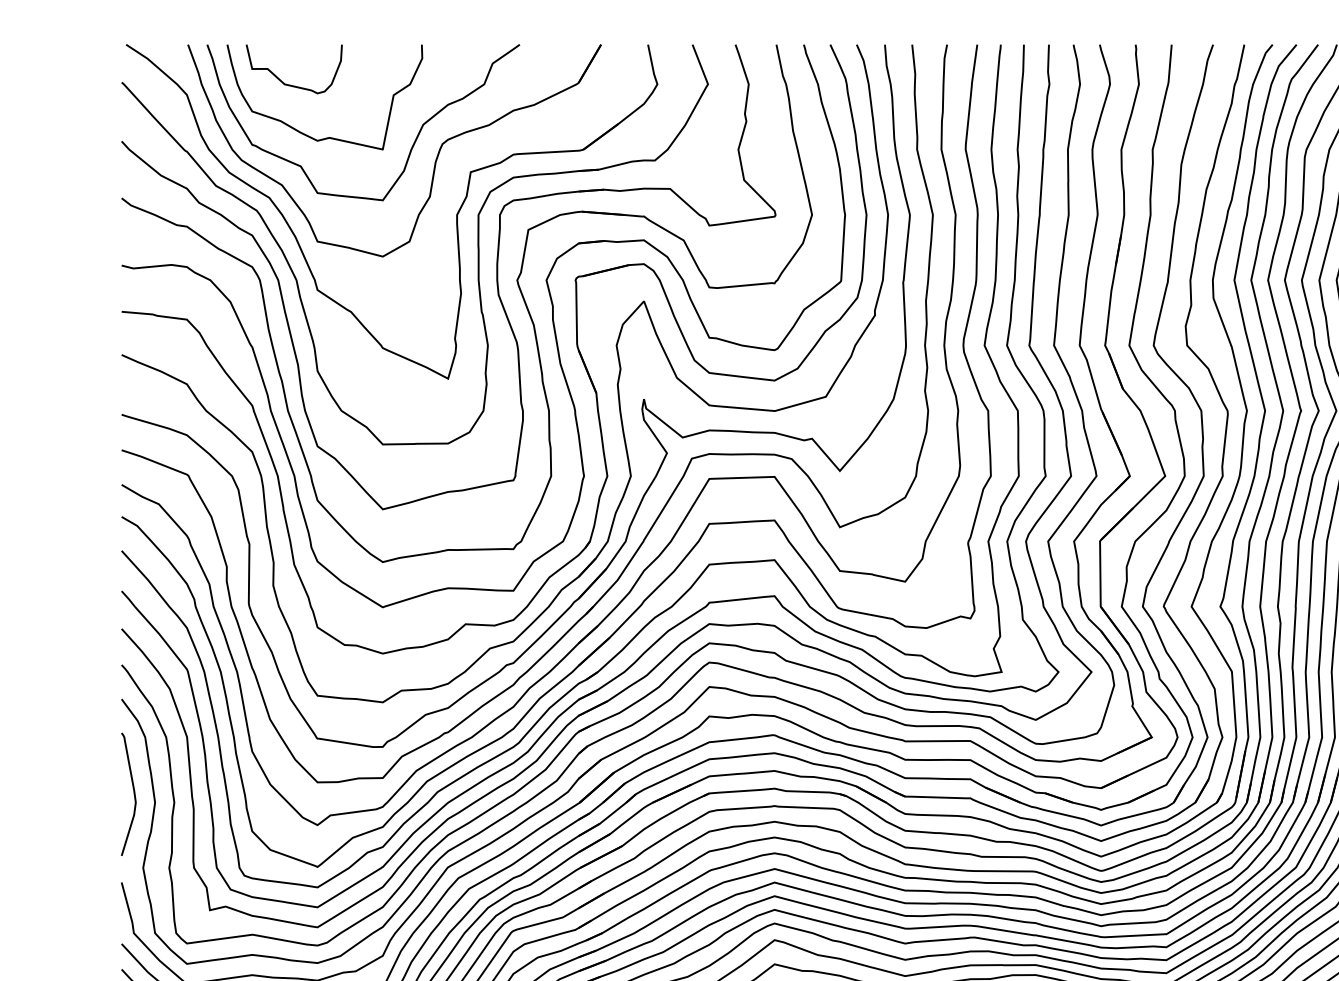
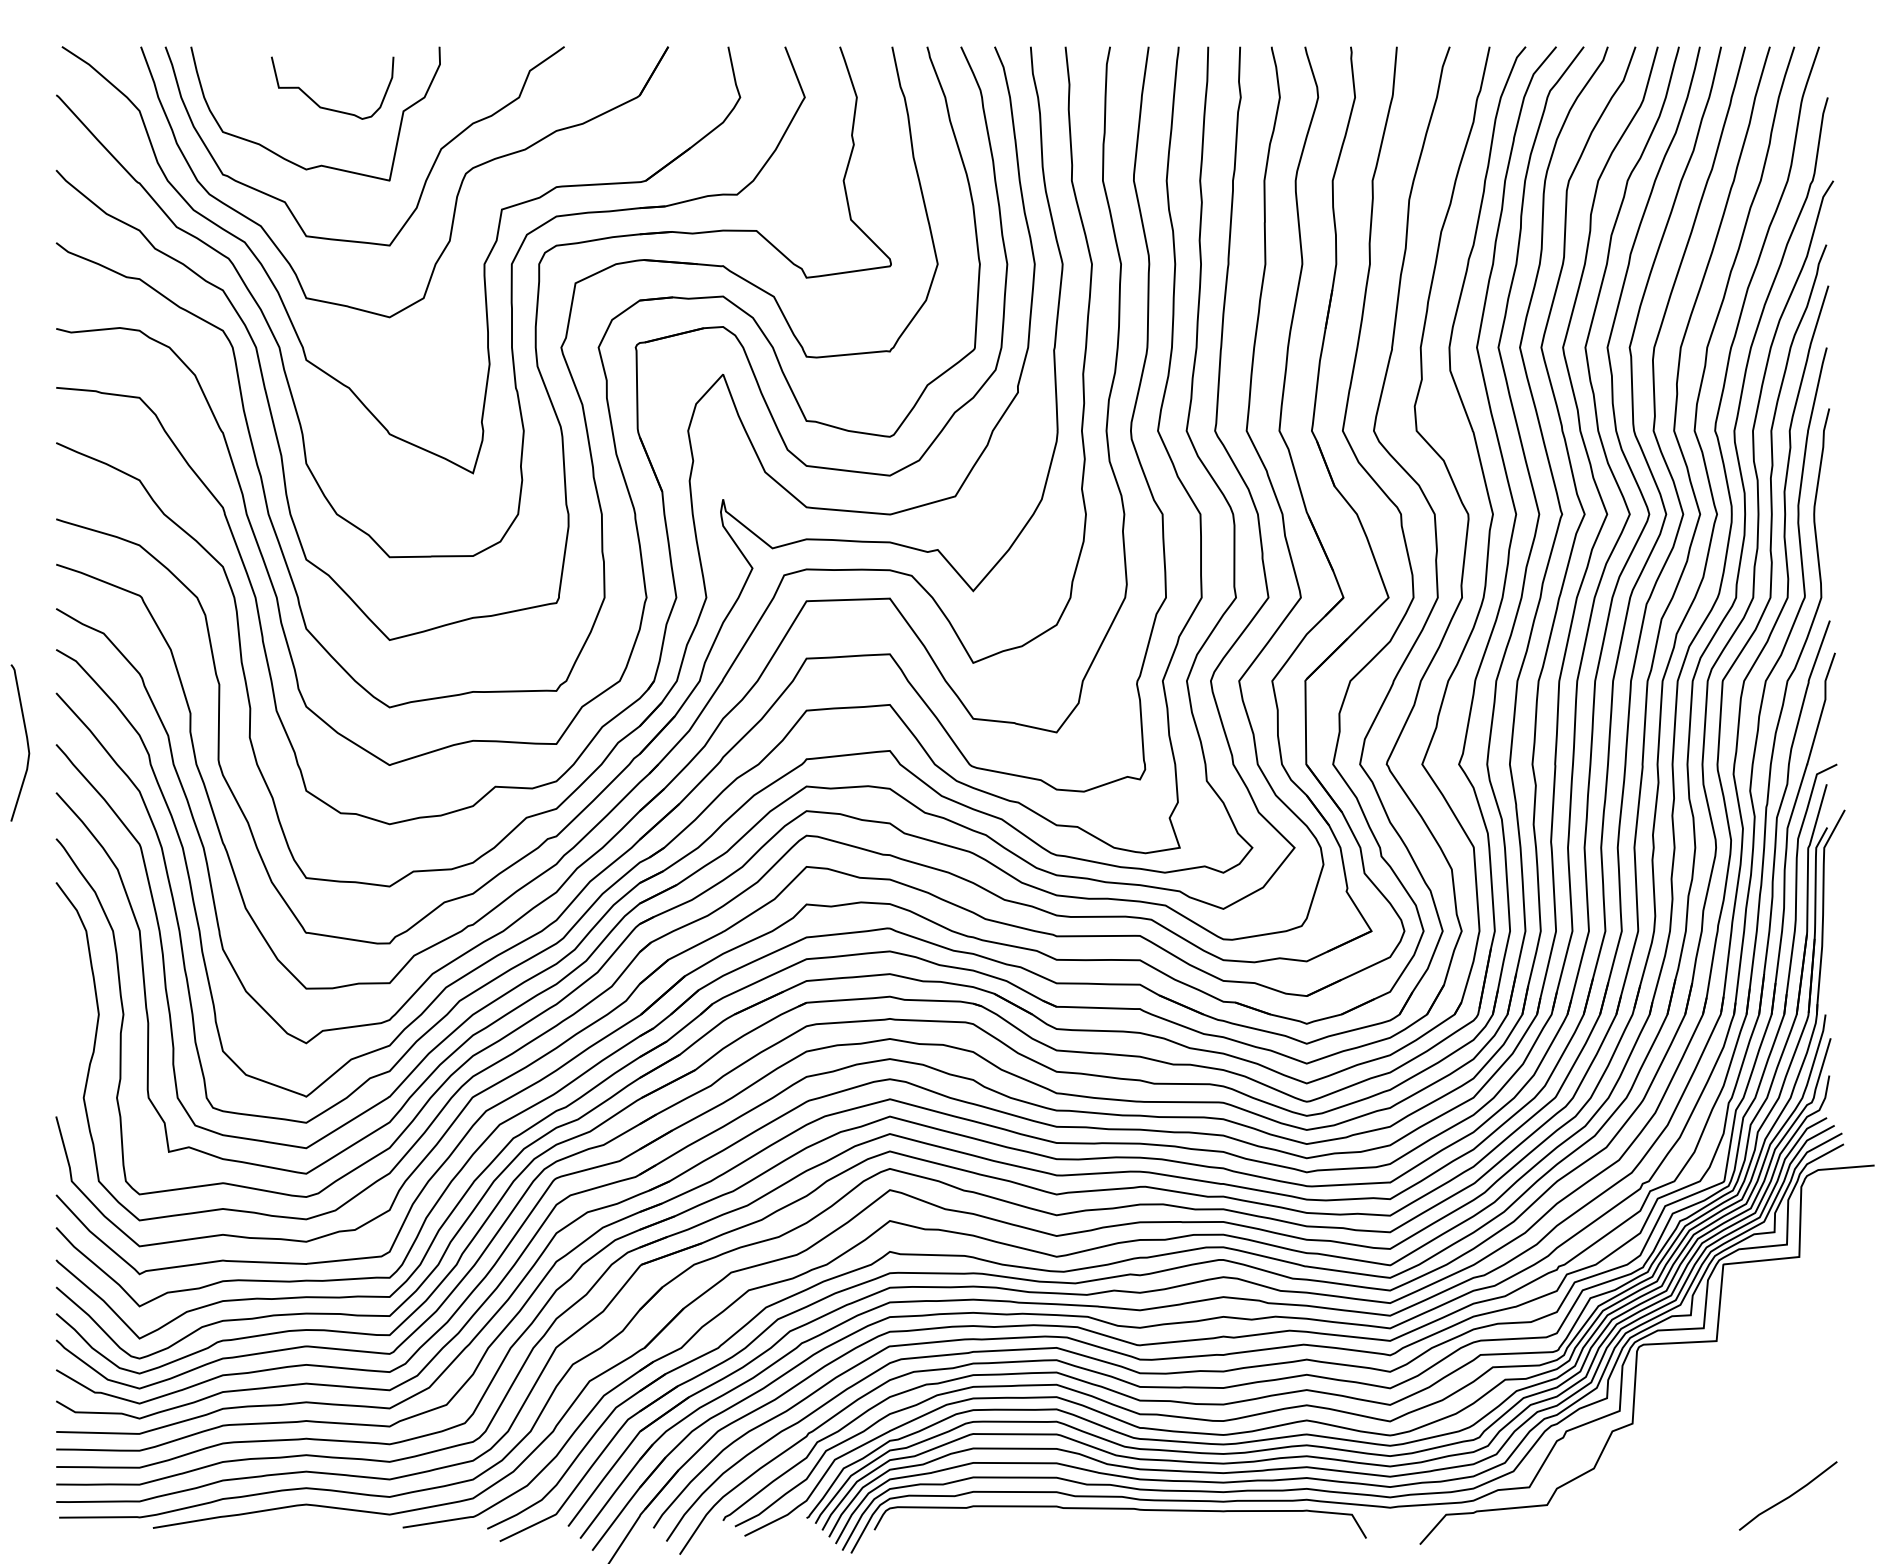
curve: (289, 84) -> (326, 107), moved
curve: (133, 793) -> (26, 742), moved

